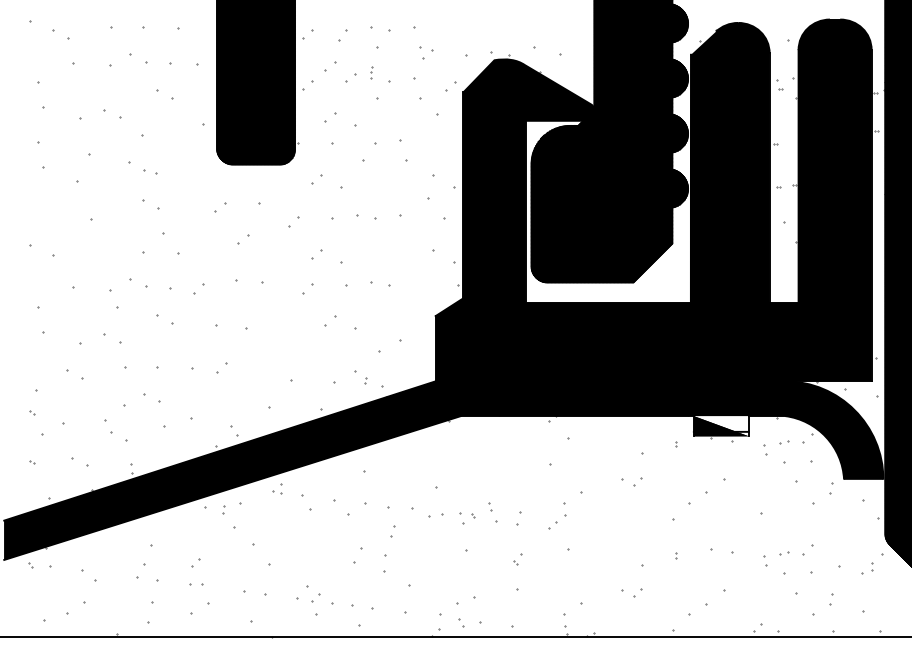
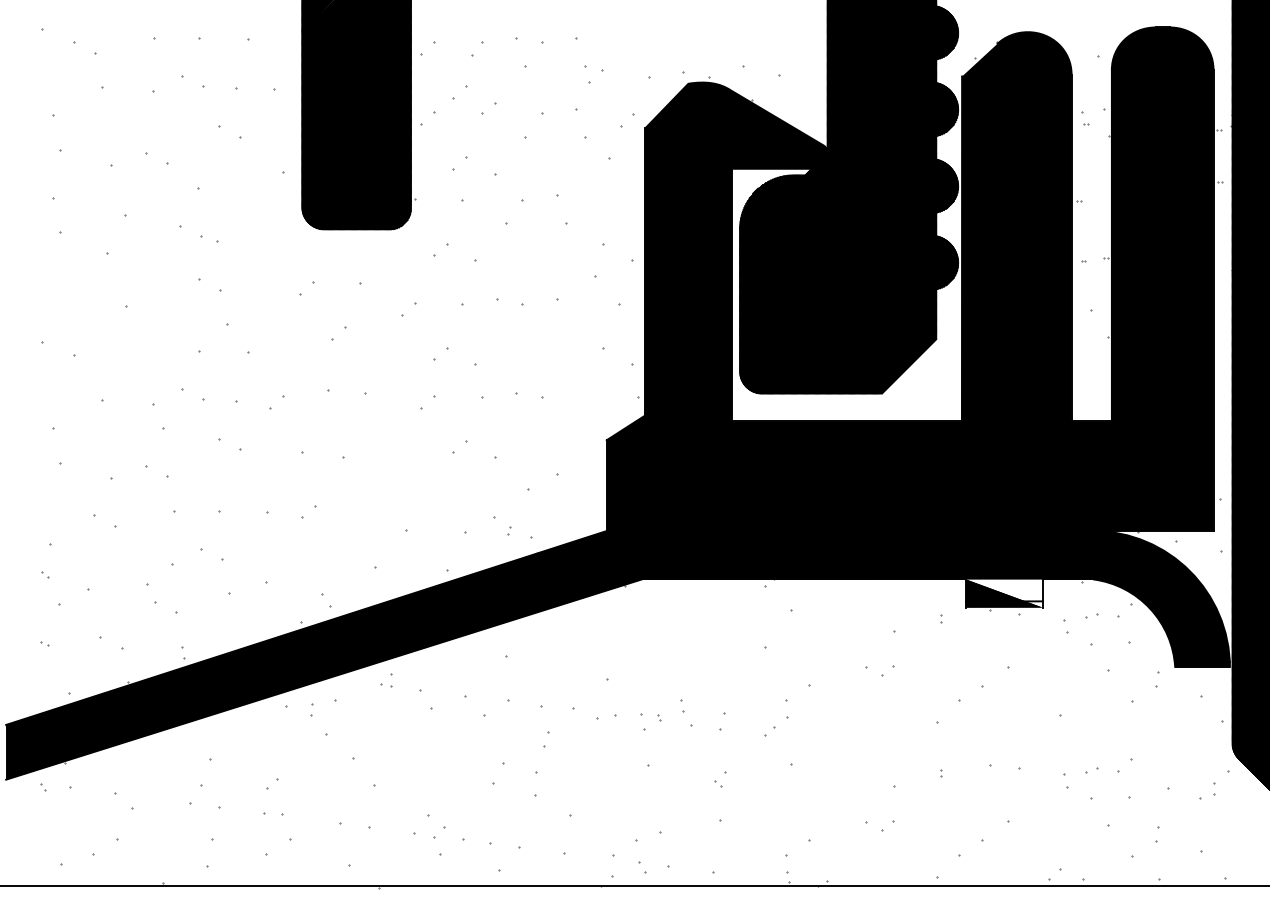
part: (371, 72) -> (517, 101), removed

